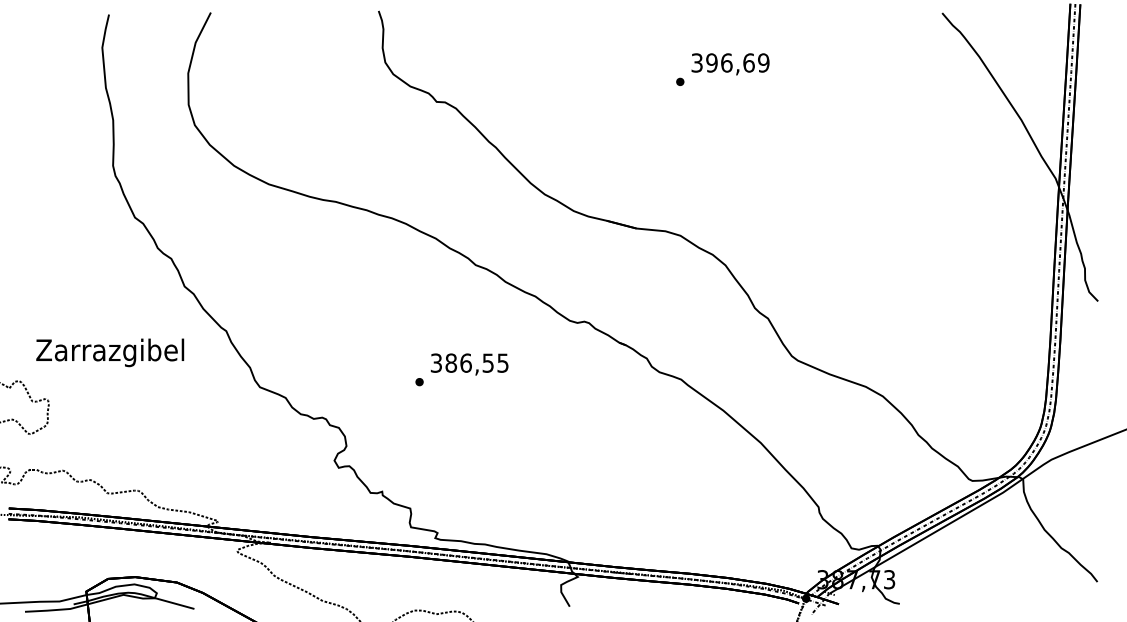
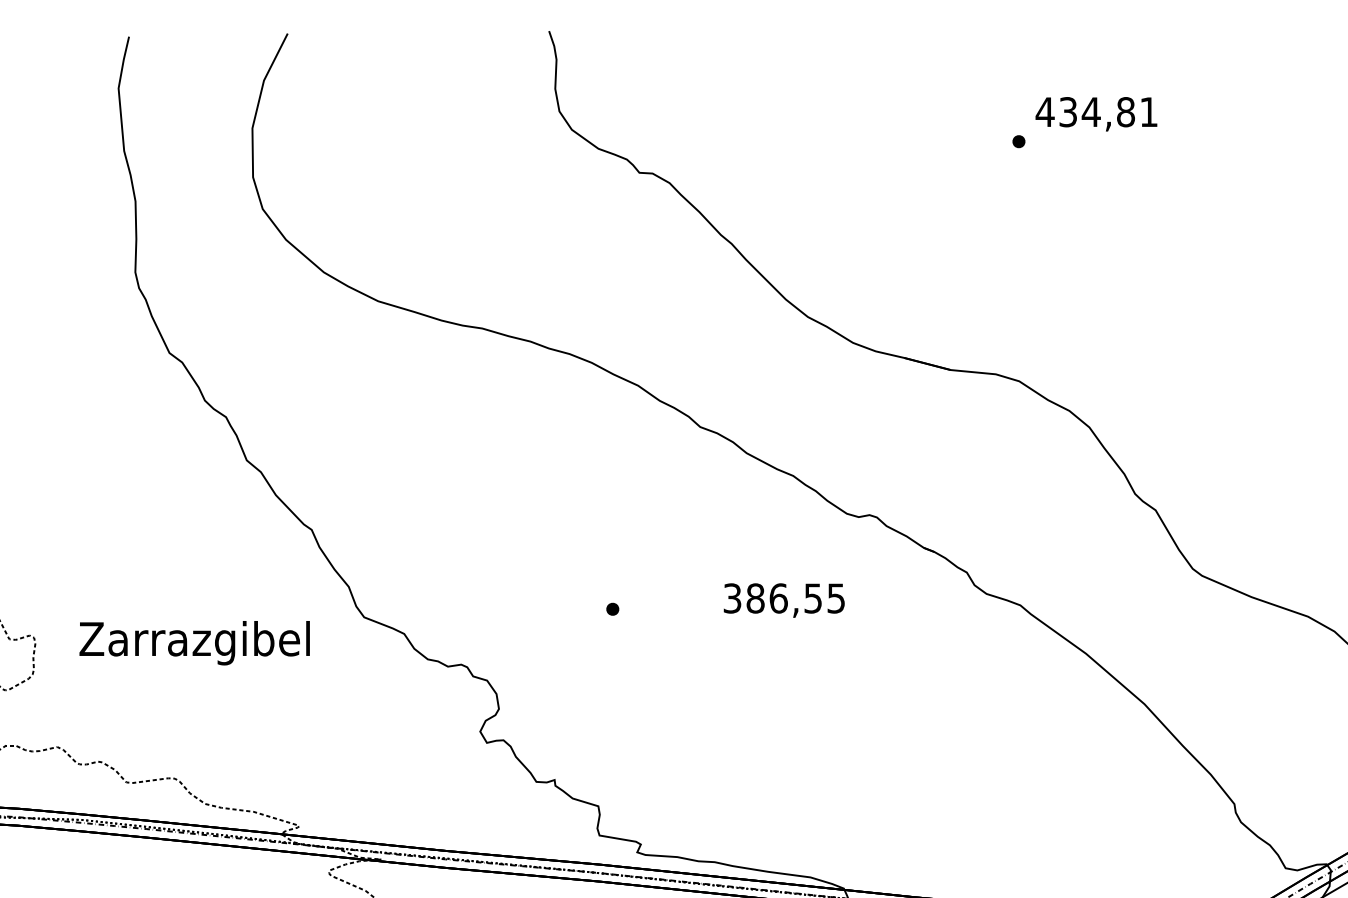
text: (730, 62) -> (1097, 111), 396,69 -> 434,81
text: (110, 352) -> (195, 642), moved
text: (469, 364) -> (784, 600), moved

